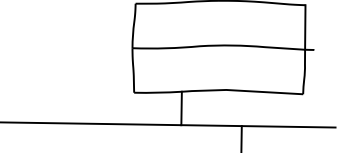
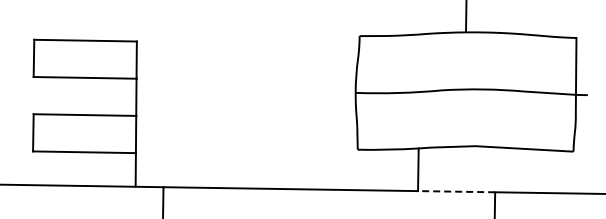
line: (211, 125) -> (456, 191), solid -> dashed

